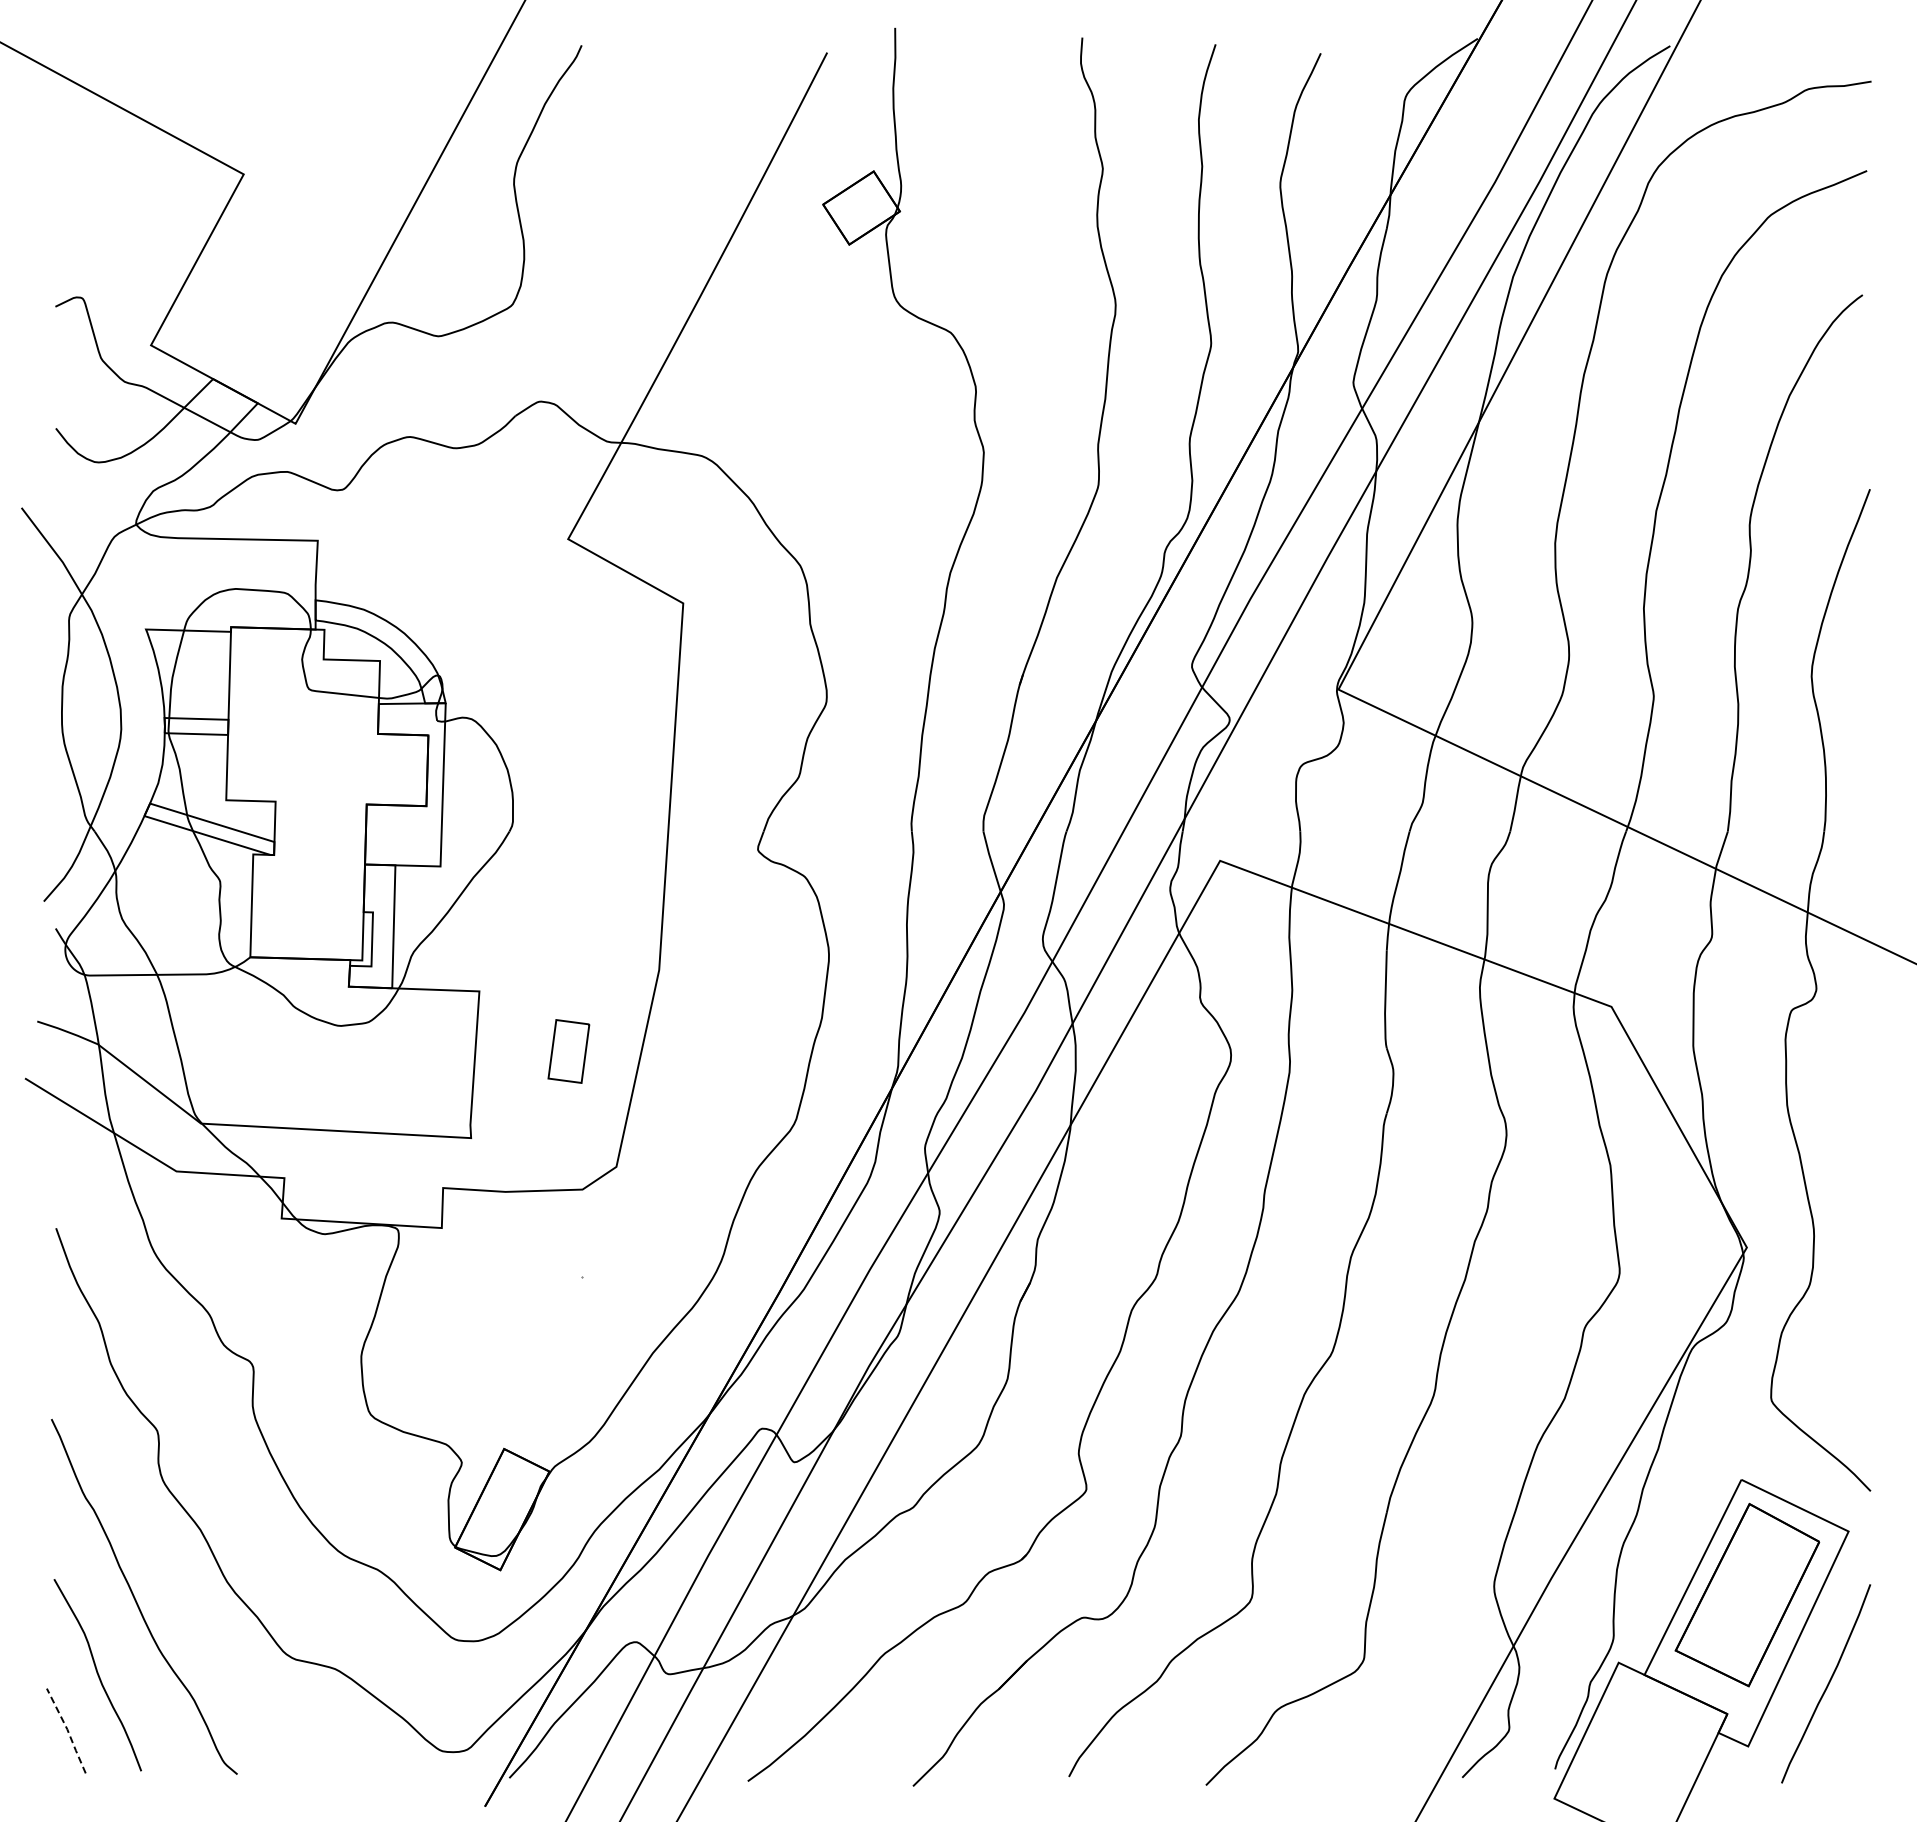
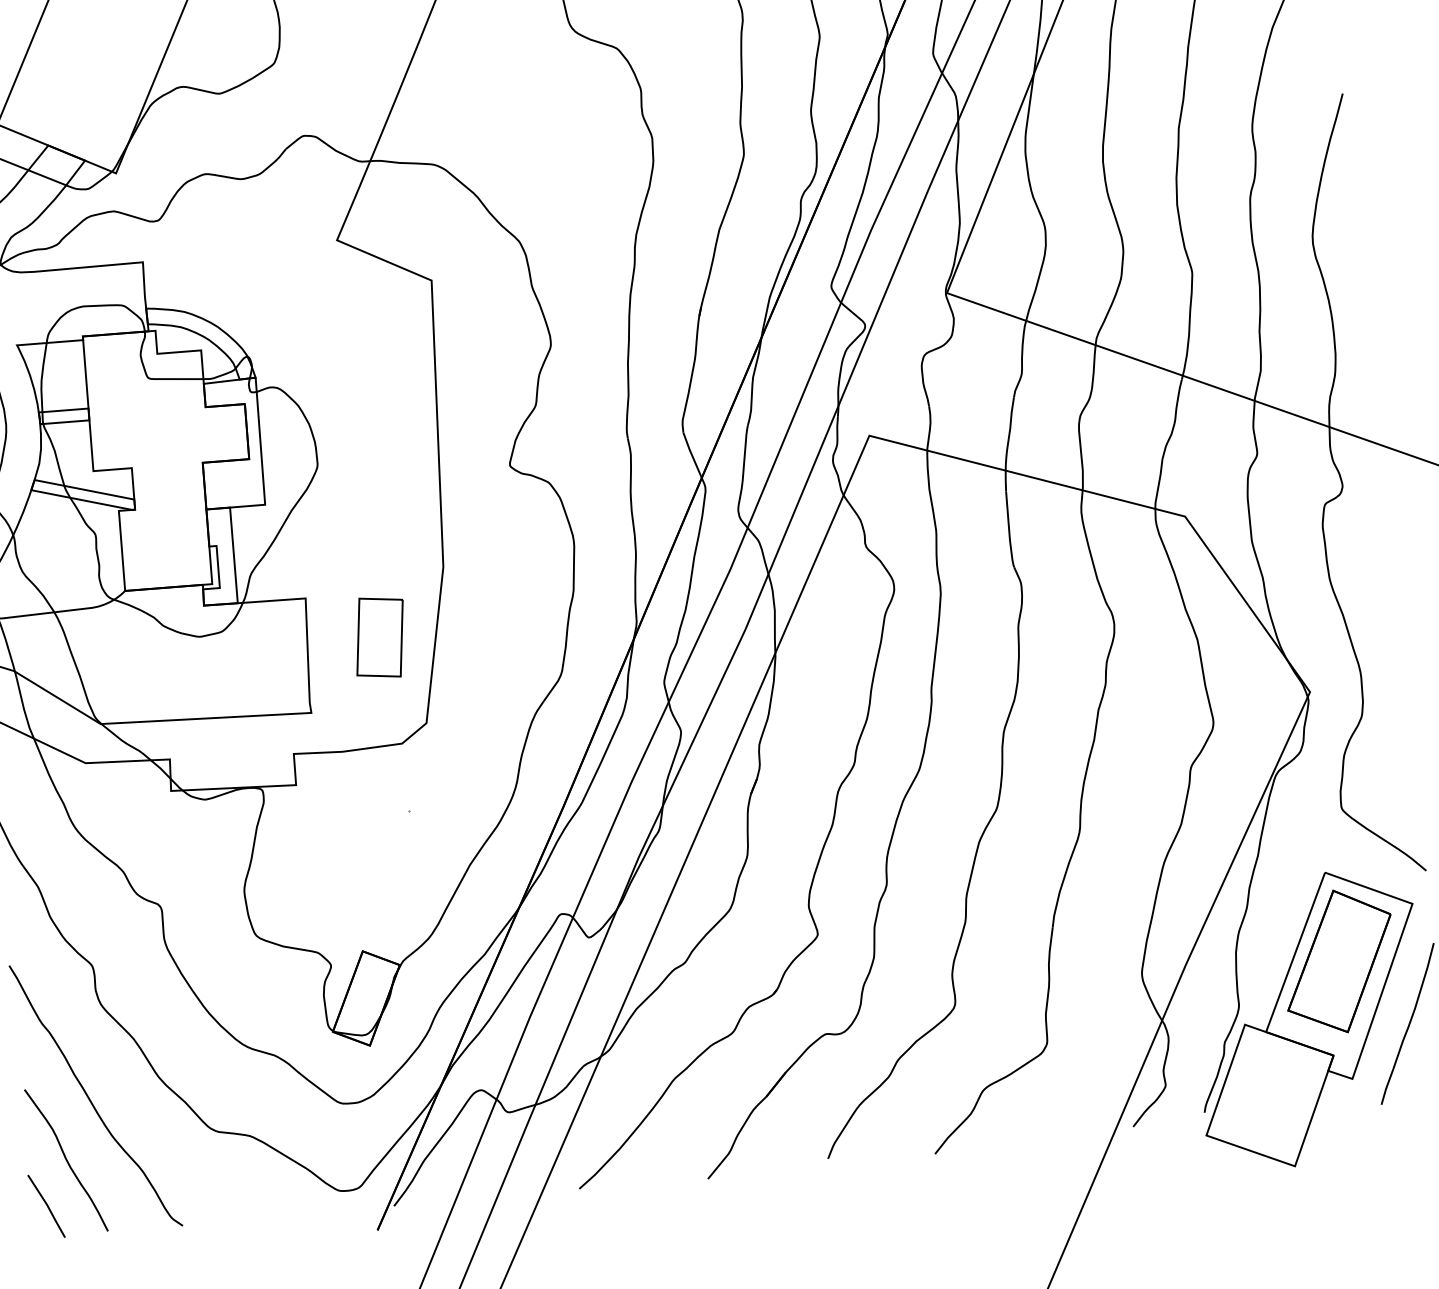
part: (568, 1051) -> (379, 637), size x1.67
line: (67, 1730) -> (47, 1205), dashed -> solid

